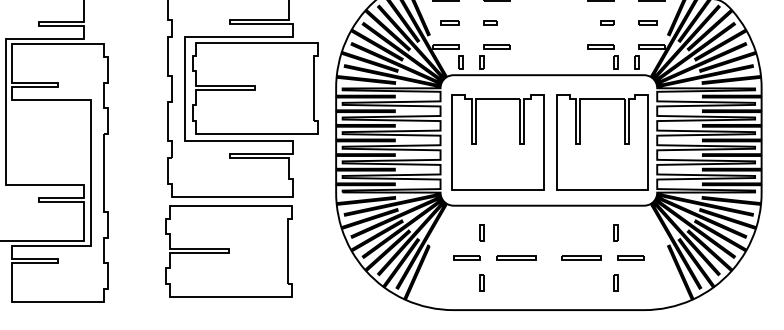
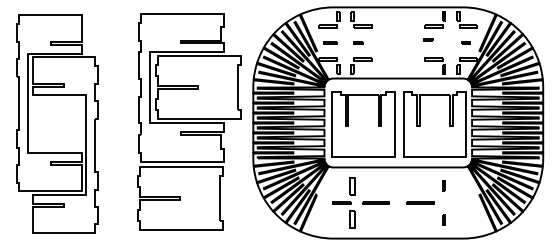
part: (607, 22) -> (428, 39), moved
part: (647, 22) -> (465, 42), size x0.6
part: (481, 232) -> (352, 185), size x1.6
line: (629, 257) -> (453, 202), removed
part: (481, 282) -> (352, 219), size x1.6

